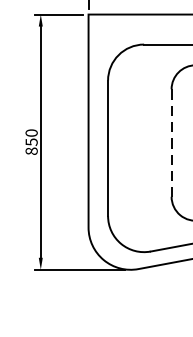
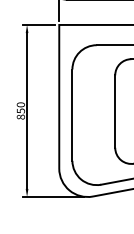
line: (171, 144) -> (115, 112), dashed -> solid

